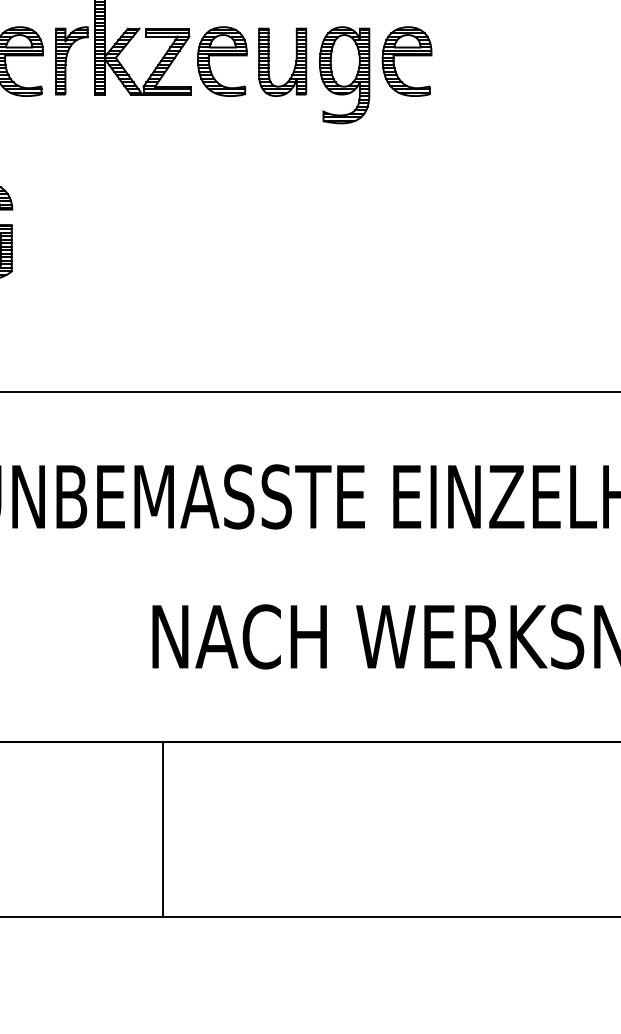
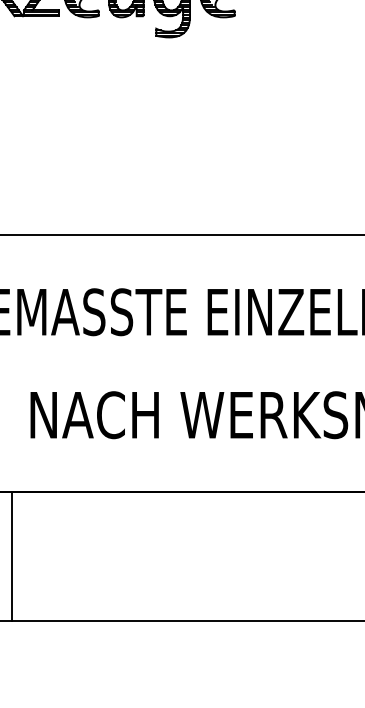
line: (163, 828) -> (12, 556), moved

